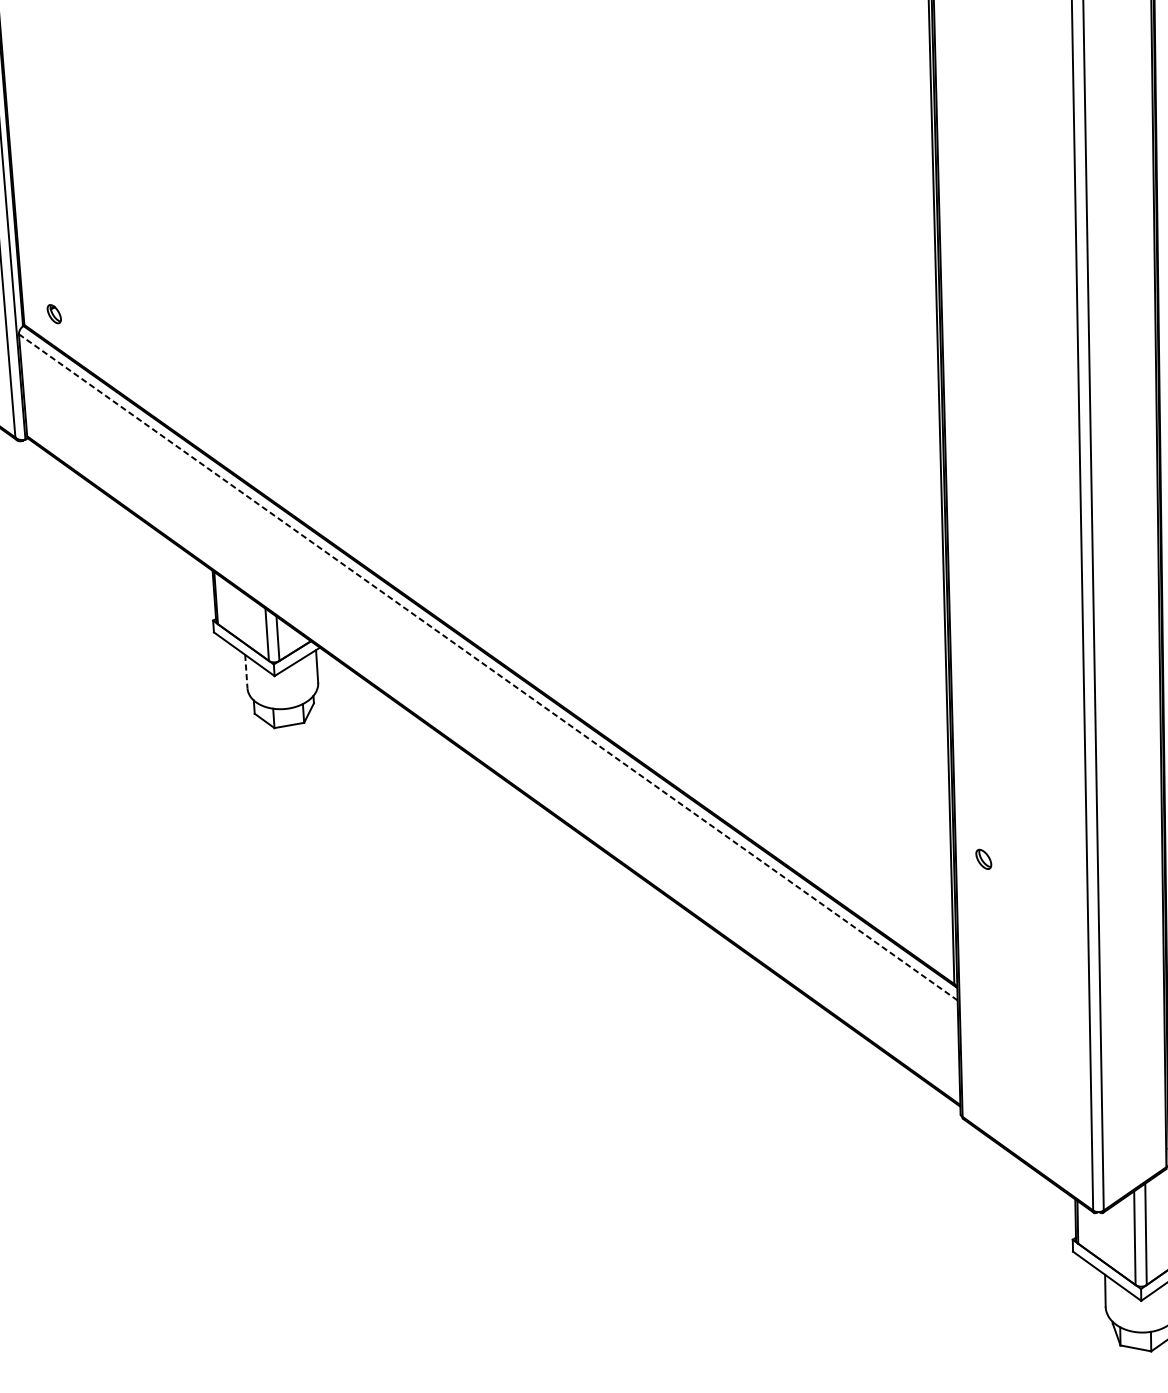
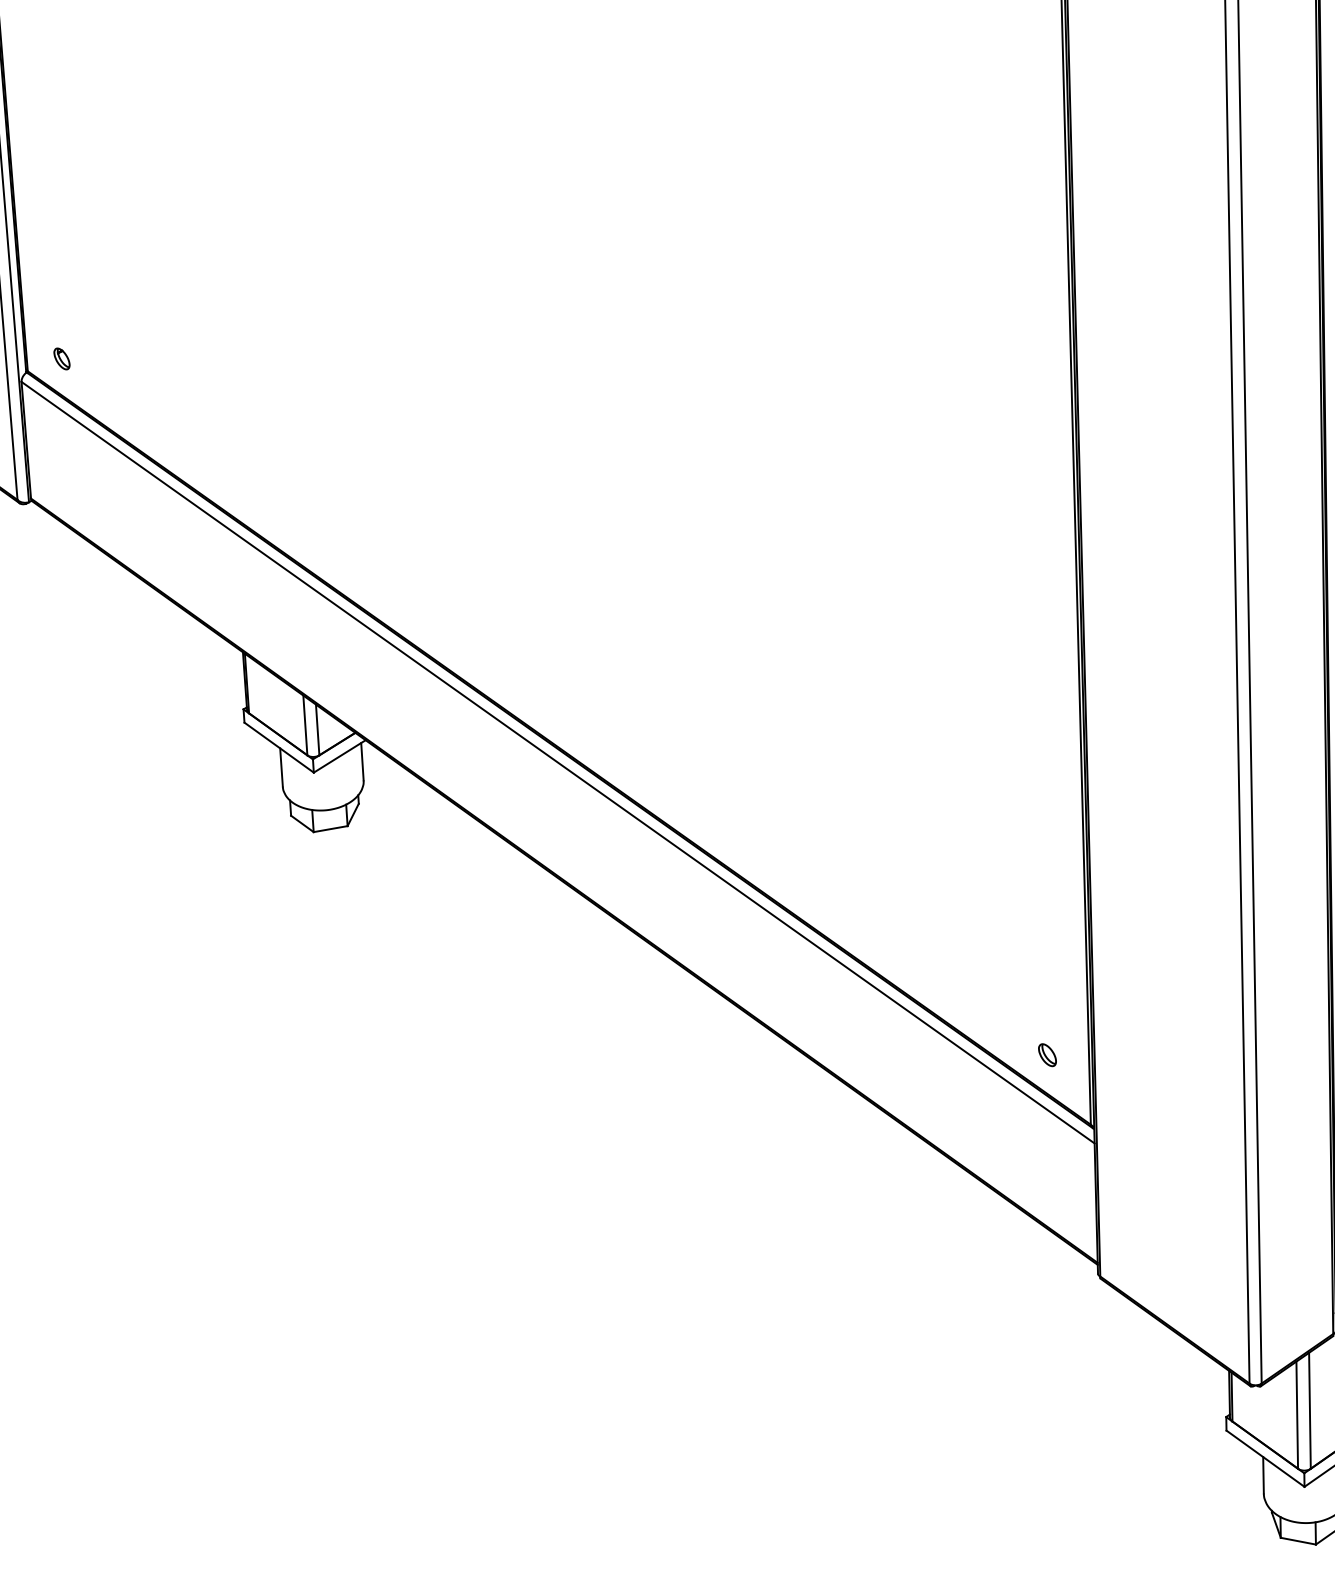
line: (488, 667) -> (558, 762), dashed -> solid
line: (246, 672) -> (281, 768), dashed -> solid
part: (983, 859) -> (1047, 1055), moved

